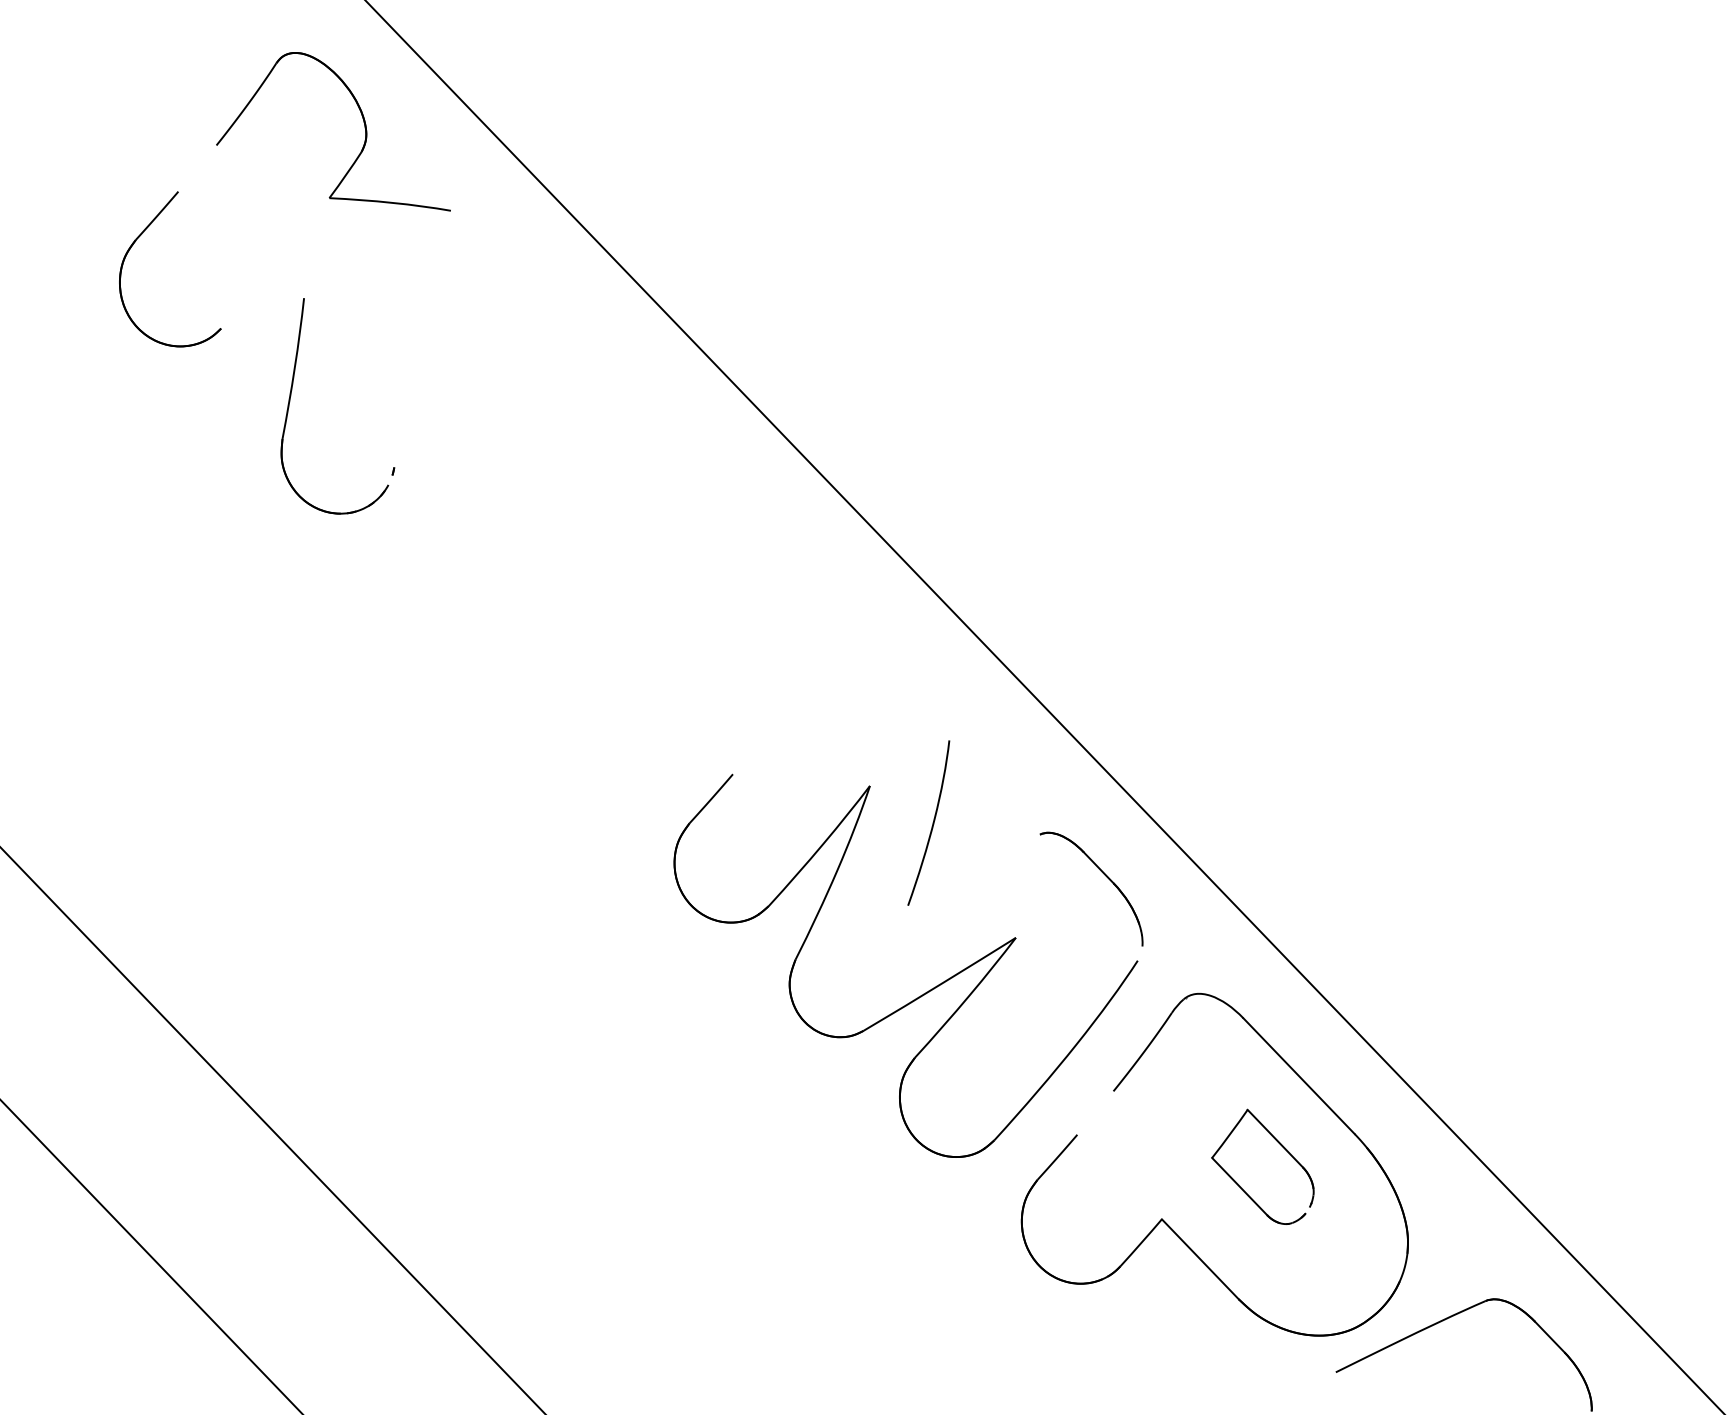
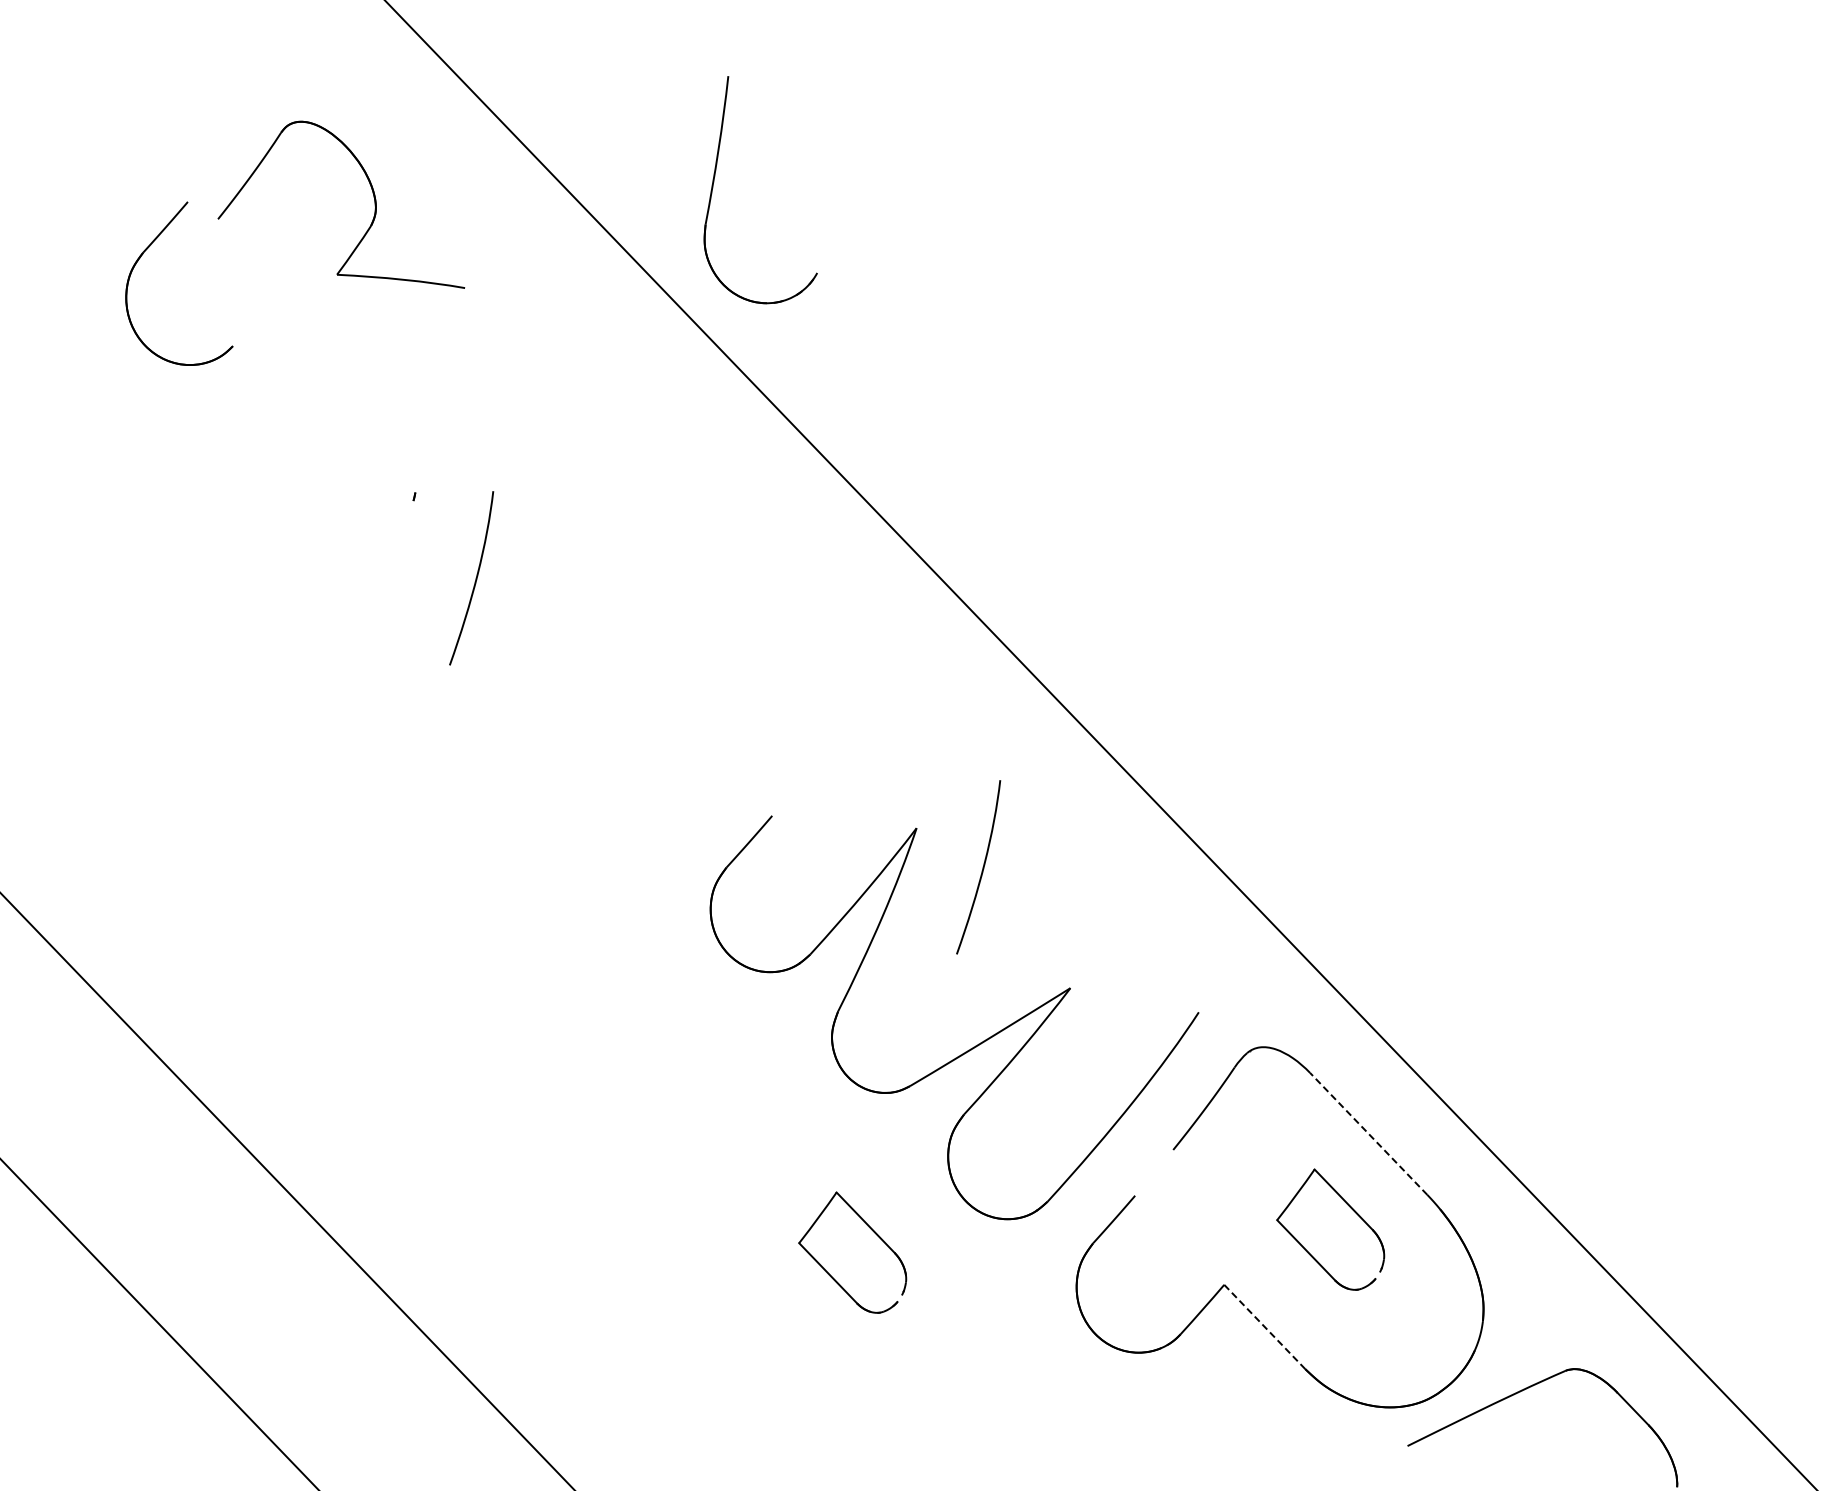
part: (364, 124) -> (373, 197), moved
part: (290, 399) -> (714, 182), moved
curve: (451, 549) -> (475, 578), added
part: (1107, 878) -> (1166, 925), removed
line: (1298, 1075) -> (1368, 1133), solid -> dashed
part: (828, 1168) -> (872, 1231), added
line: (1201, 1259) -> (1265, 1327), solid -> dashed

